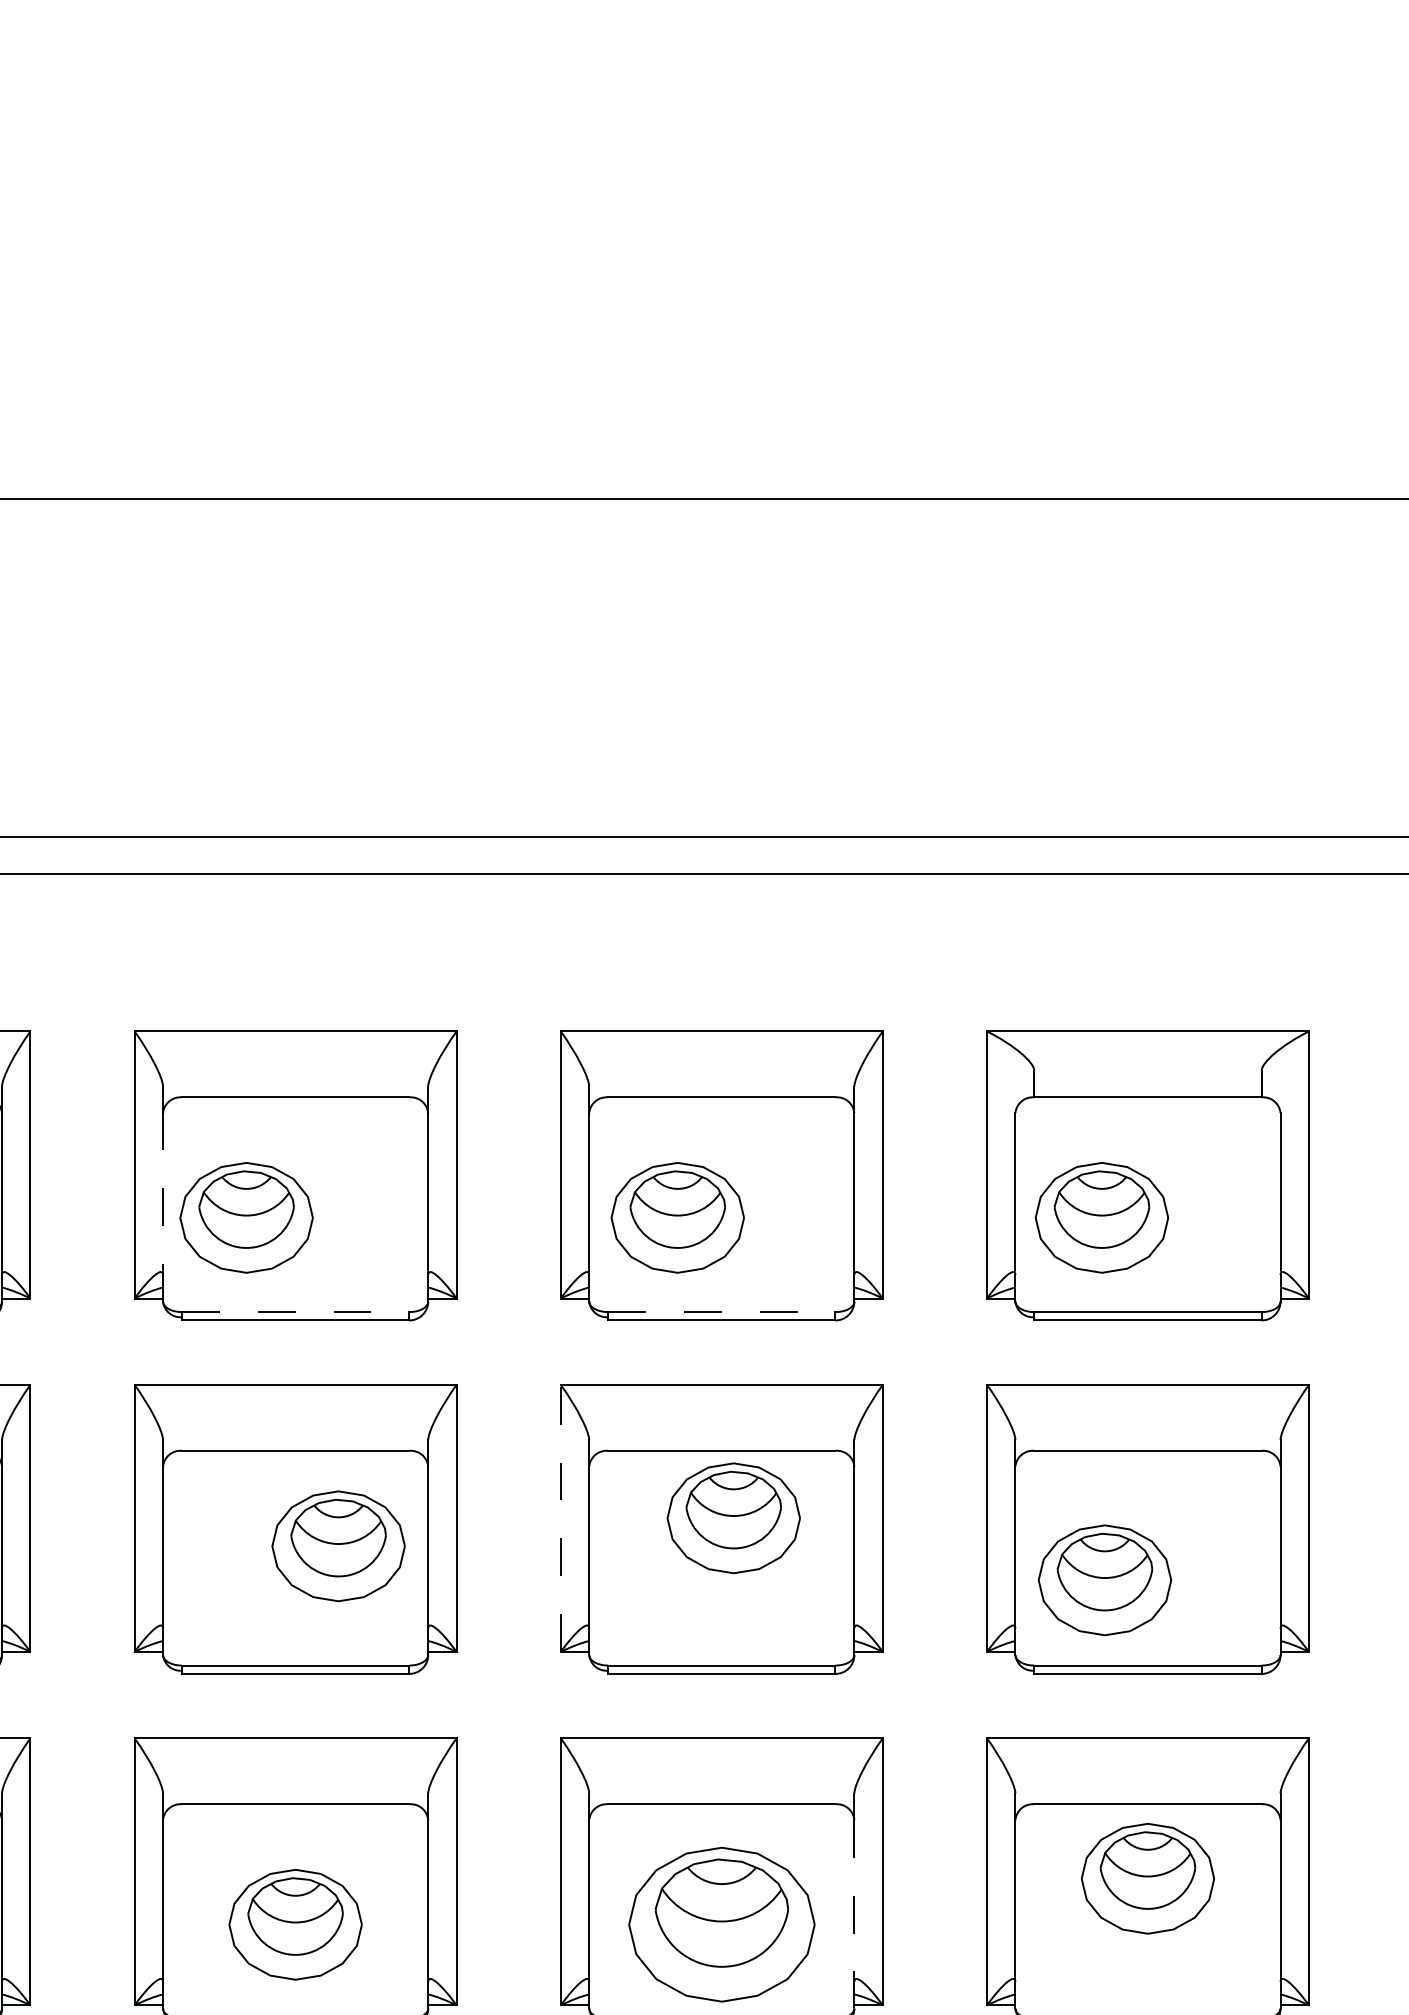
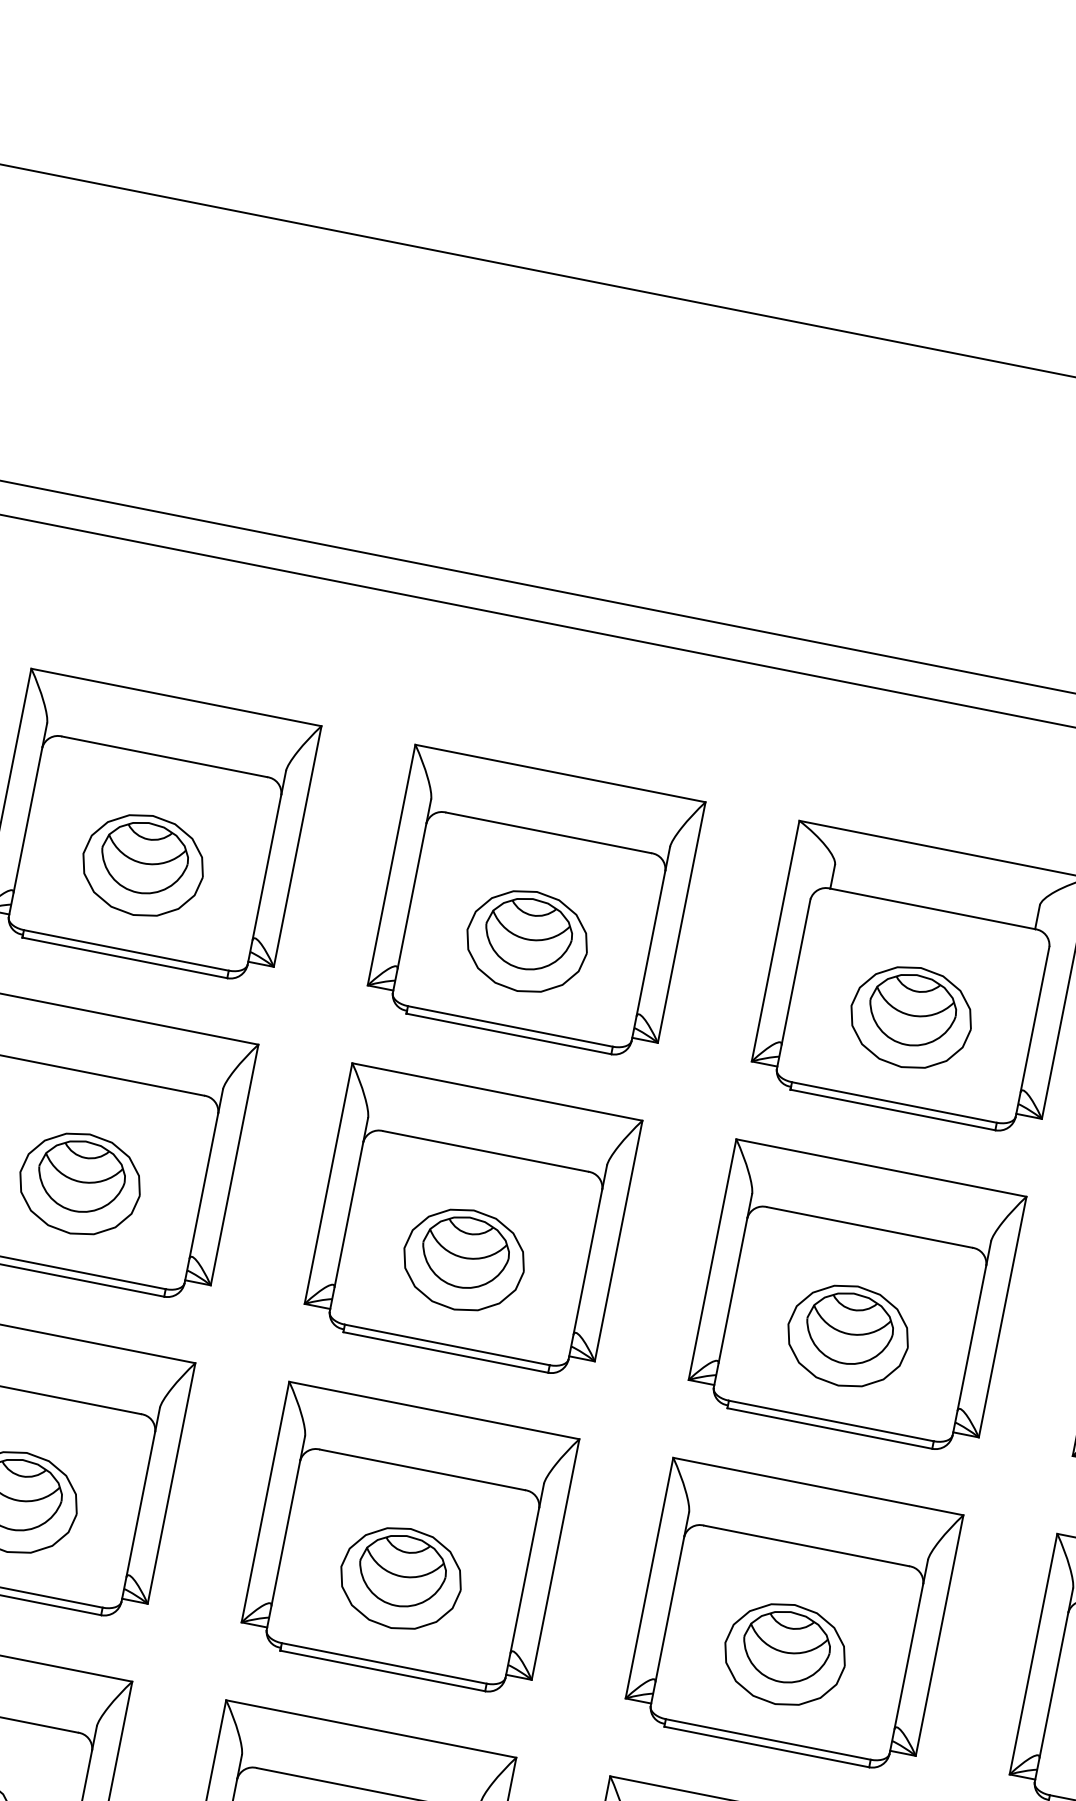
line: (163, 1206) -> (26, 831), dashed -> solid
part: (246, 1217) -> (143, 865), moved
part: (677, 1217) -> (526, 941), moved
part: (1101, 1217) -> (910, 1017), moved
line: (295, 1312) -> (126, 950), dashed -> solid
line: (721, 1312) -> (510, 1026), dashed -> solid
line: (560, 1518) -> (328, 1183), dashed -> solid
part: (733, 1518) -> (463, 1260), moved
part: (338, 1546) -> (79, 1184), moved
part: (1104, 1580) -> (847, 1336), moved
part: (1147, 1878) -> (784, 1654), moved
line: (854, 1914) -> (522, 1592), dashed -> solid
part: (721, 1924) -> (400, 1578), size x0.71

